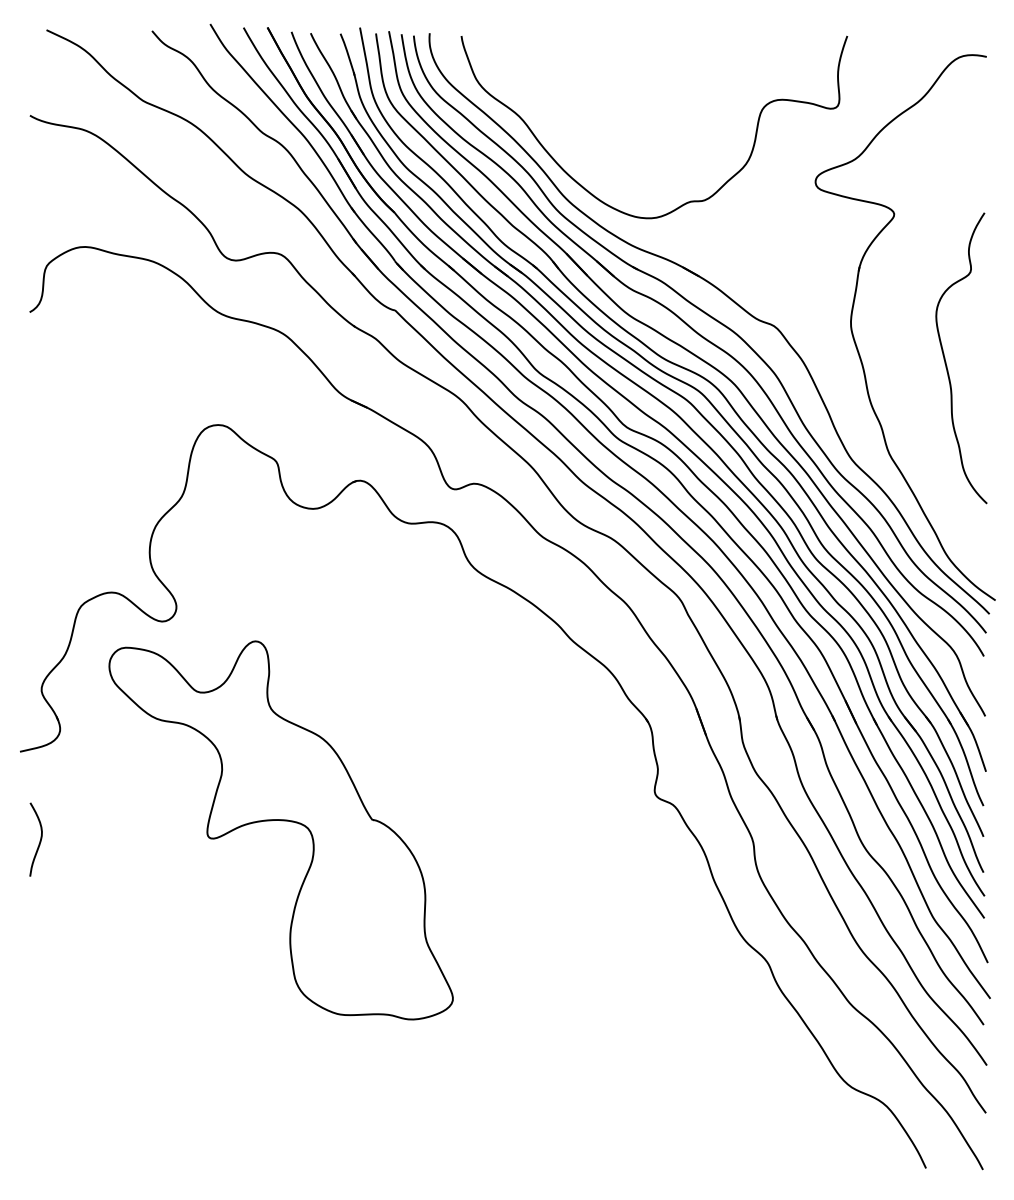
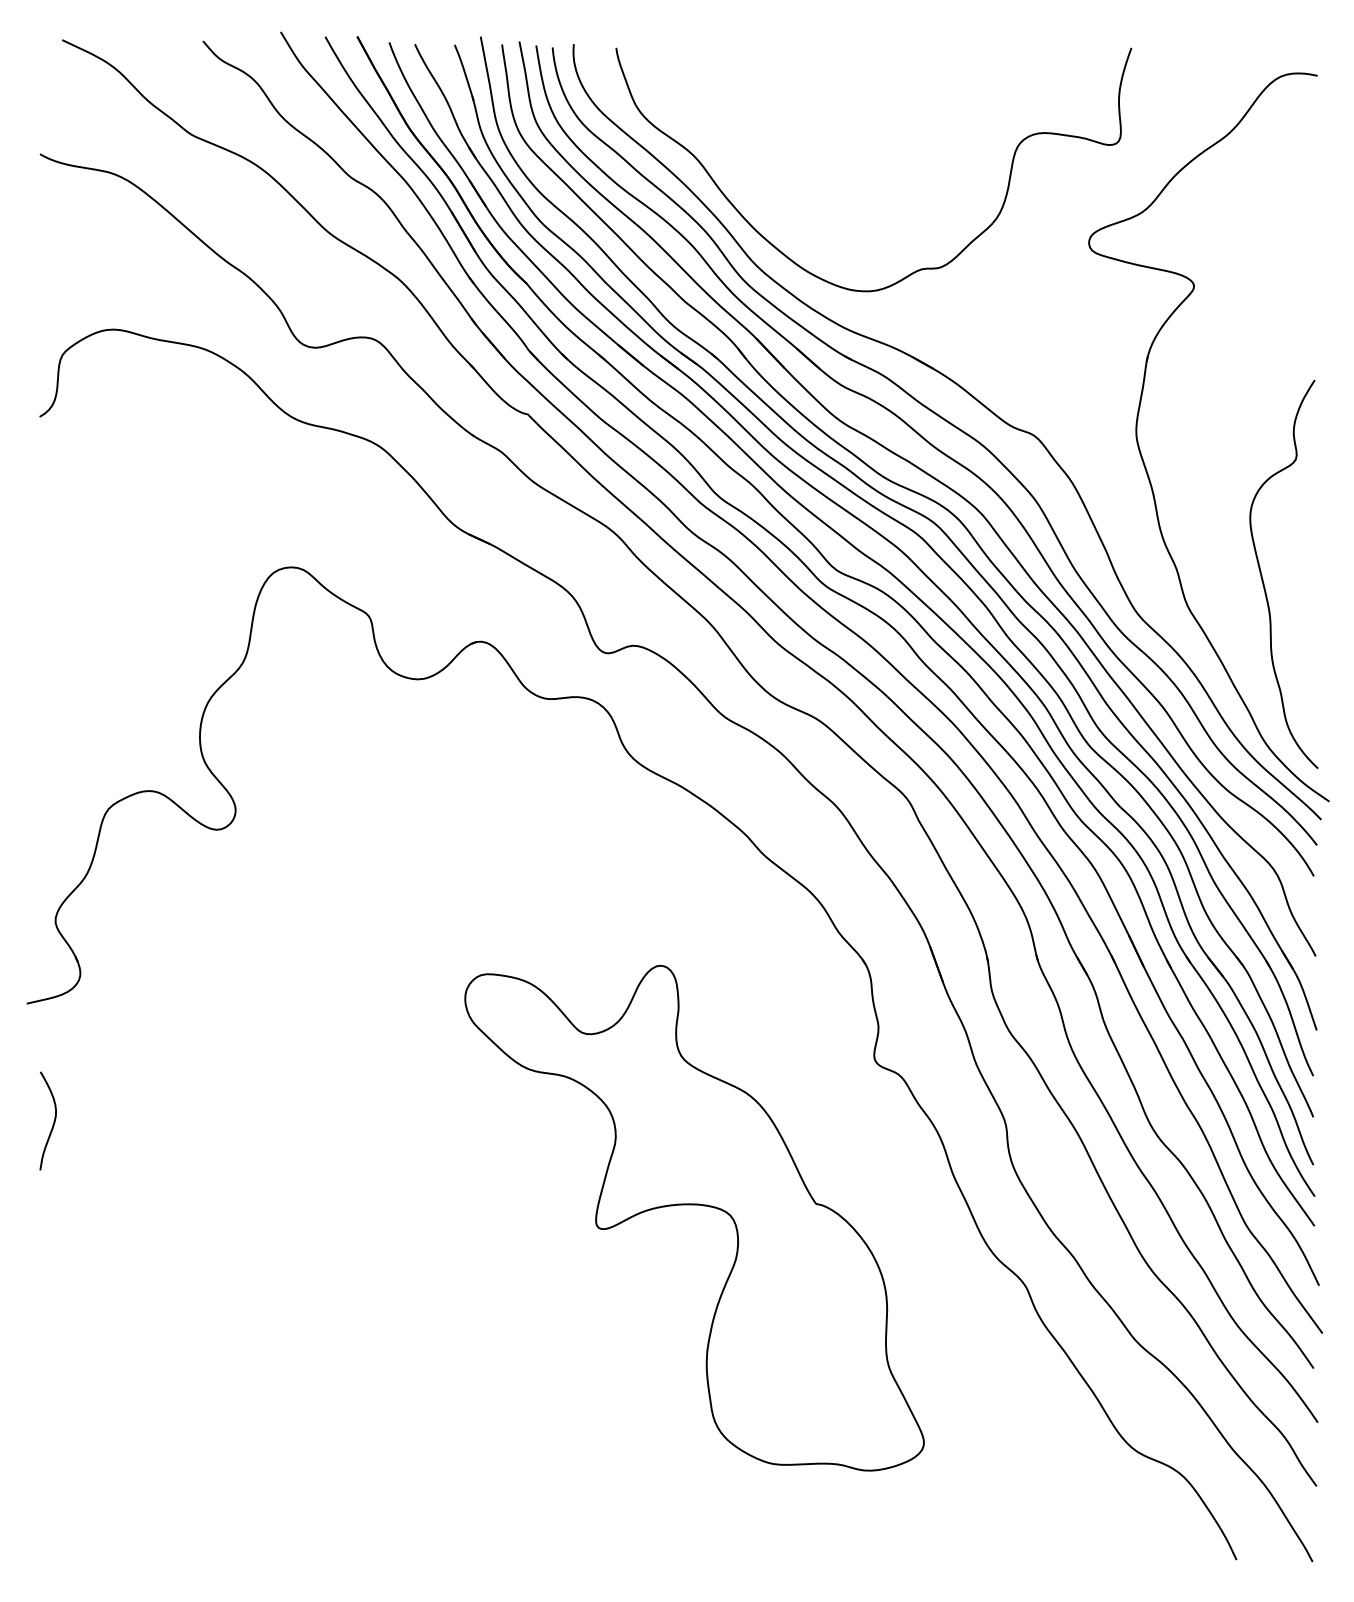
curve: (946, 361) -> (1263, 578), moved
part: (281, 821) -> (695, 1206), moved

